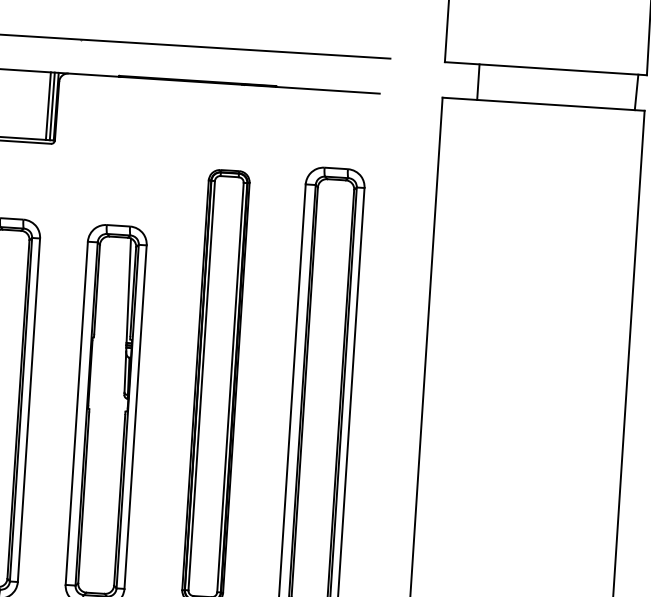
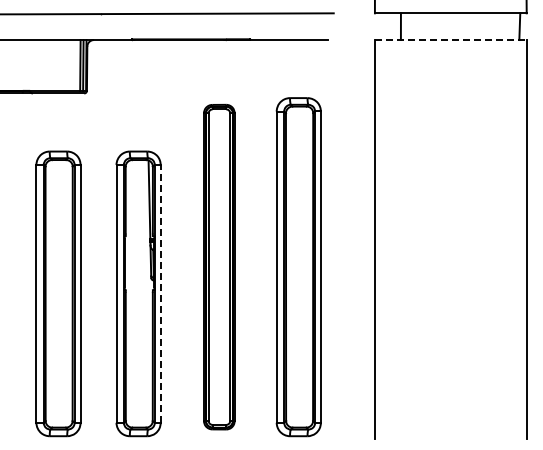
line: (543, 104) -> (450, 40), solid -> dashed
line: (135, 416) -> (160, 293), solid -> dashed

